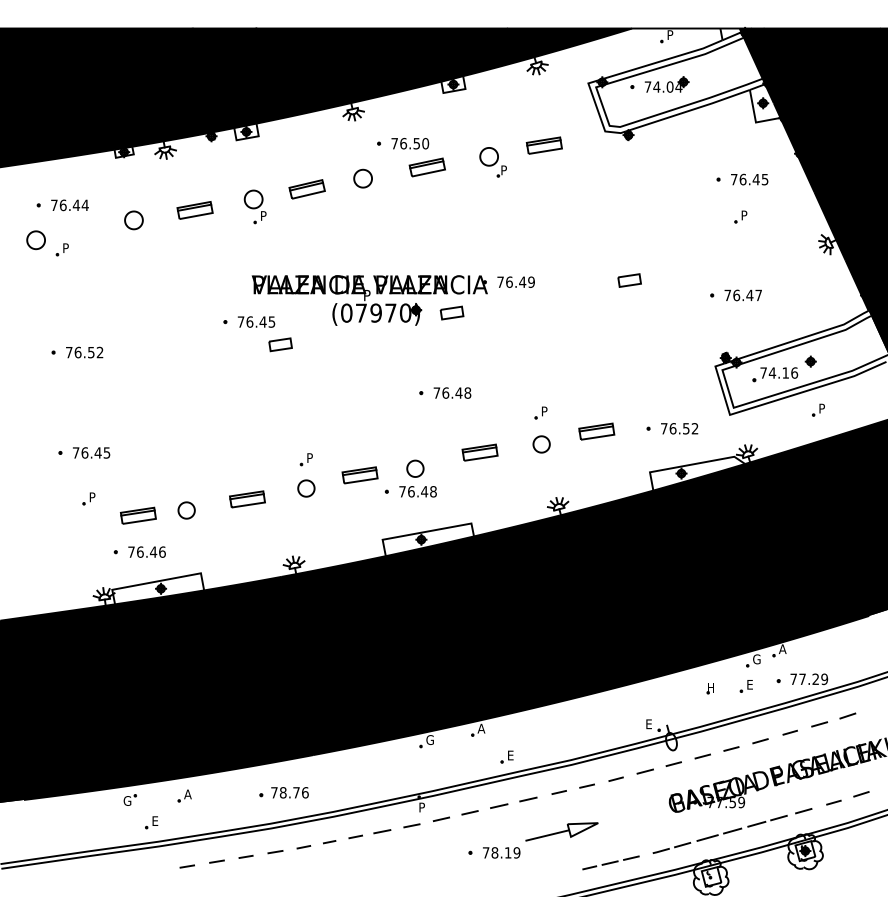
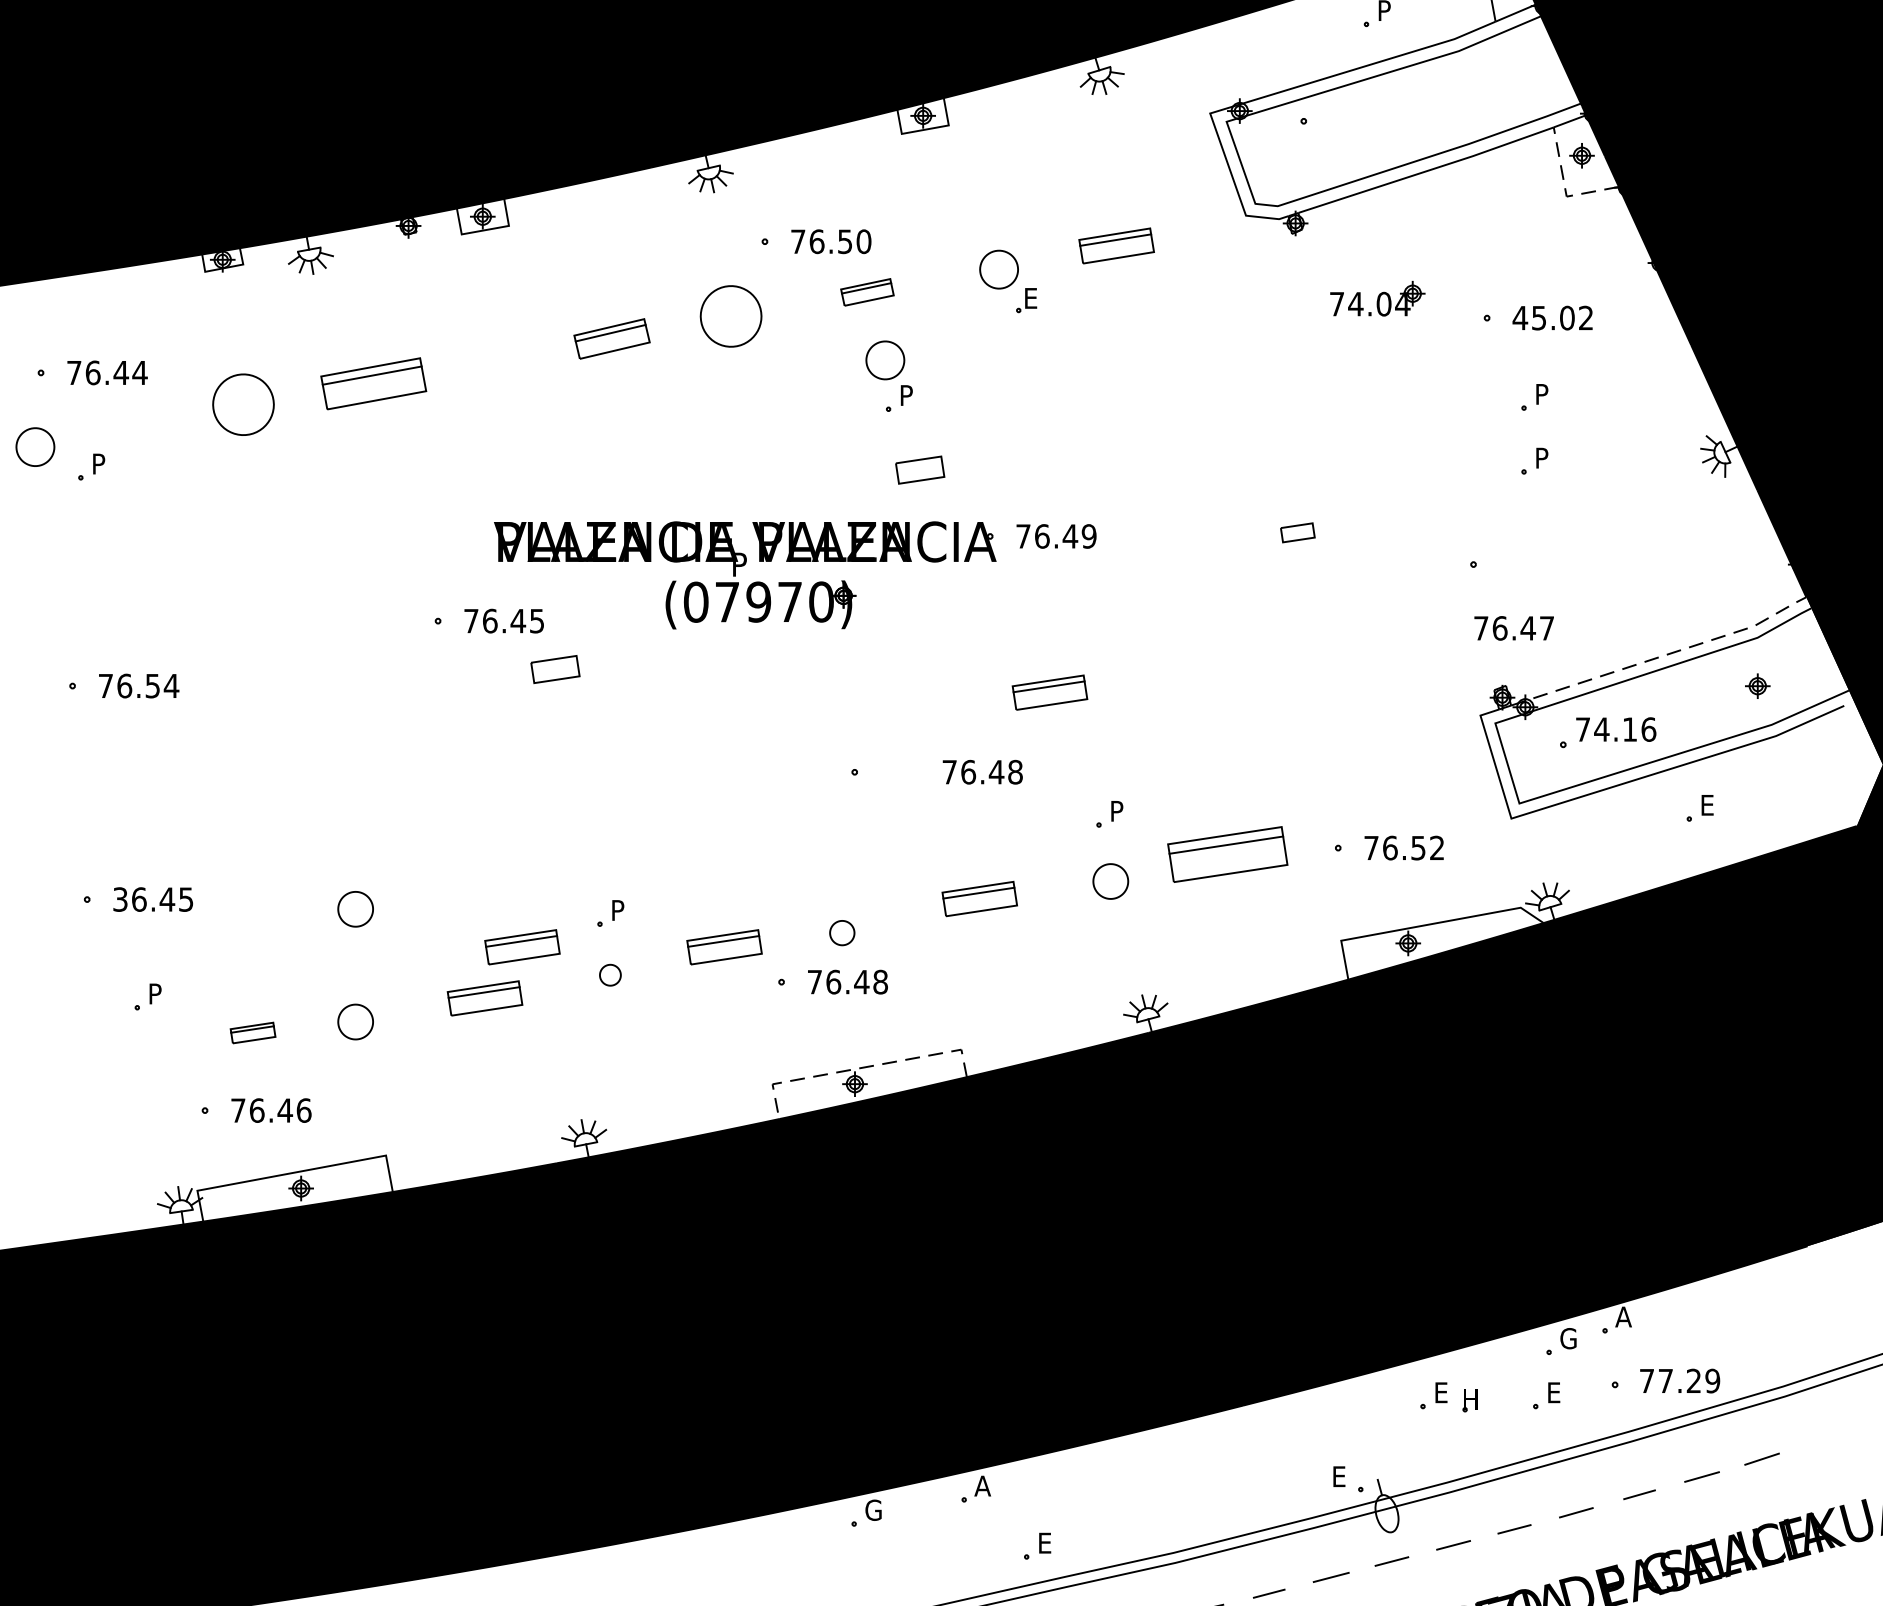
part: (666, 84) -> (1376, 298), moved
line: (755, 118) -> (1565, 188), solid -> dashed
part: (426, 167) -> (865, 292), size x0.7
text: (504, 170) -> (1031, 298), P -> E
part: (362, 178) -> (729, 315), size x1.6
text: (749, 179) -> (1552, 317), 76.45 -> 45.02
part: (254, 206) -> (887, 375), moved
part: (194, 210) -> (372, 383), size x1.4
part: (133, 220) -> (242, 405), size x1.6
part: (740, 246) -> (1533, 460), added
part: (629, 280) -> (1297, 532), size x0.7
text: (742, 295) -> (1512, 628), moved
part: (451, 312) -> (918, 468), moved
line: (801, 338) -> (1663, 656), solid -> dashed
text: (99, 352) -> (170, 685), 76.52 -> 76.54
part: (512, 355) -> (1048, 692), added
part: (810, 361) -> (1757, 685), moved
text: (452, 392) -> (982, 770), moved
text: (822, 408) -> (1708, 804), P -> E
part: (596, 431) -> (1227, 853), size x1.6
text: (75, 452) -> (119, 898), 76.45 -> 36.45
part: (186, 457) -> (355, 909), added
part: (415, 468) -> (842, 932), size x0.7
part: (264, 475) -> (521, 947), added
part: (306, 488) -> (610, 975), size x0.6
part: (138, 515) -> (253, 1032), size x0.6
line: (425, 531) -> (863, 1066), solid -> dashed
part: (692, 686) -> (1431, 1396), added

